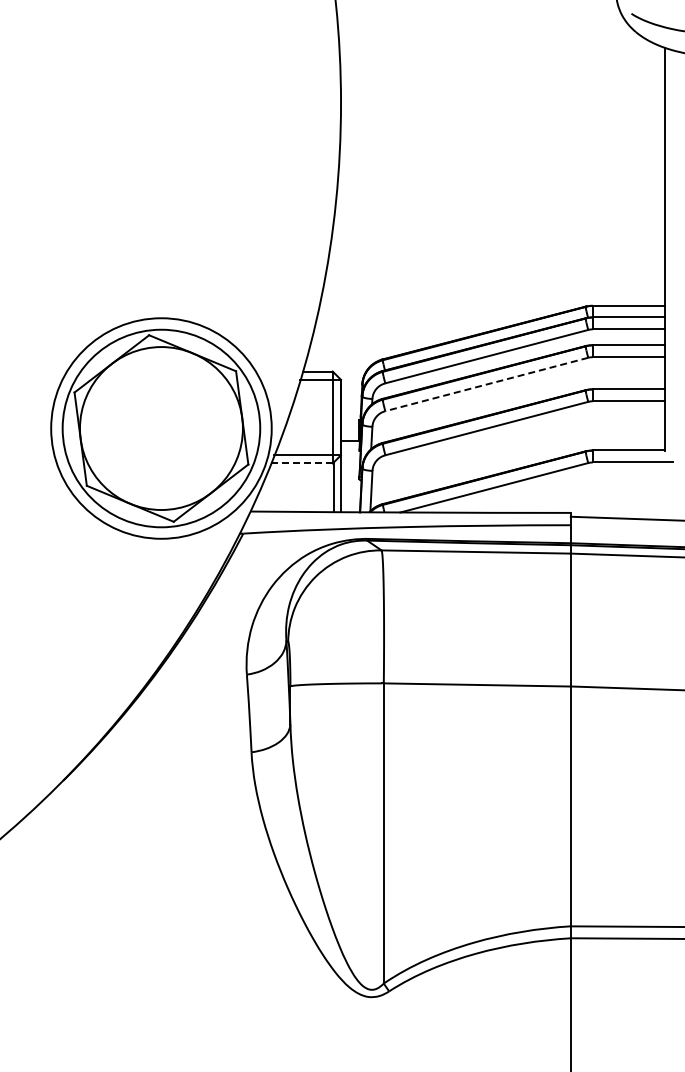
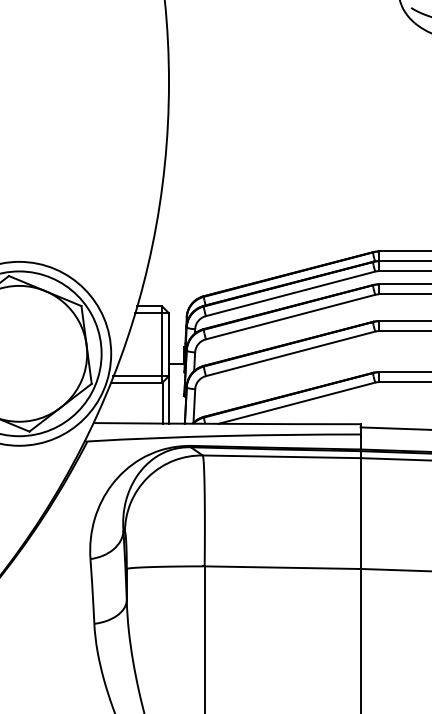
line: (486, 384) -> (290, 317), dashed -> solid
line: (301, 463) -> (136, 382), dashed -> solid

